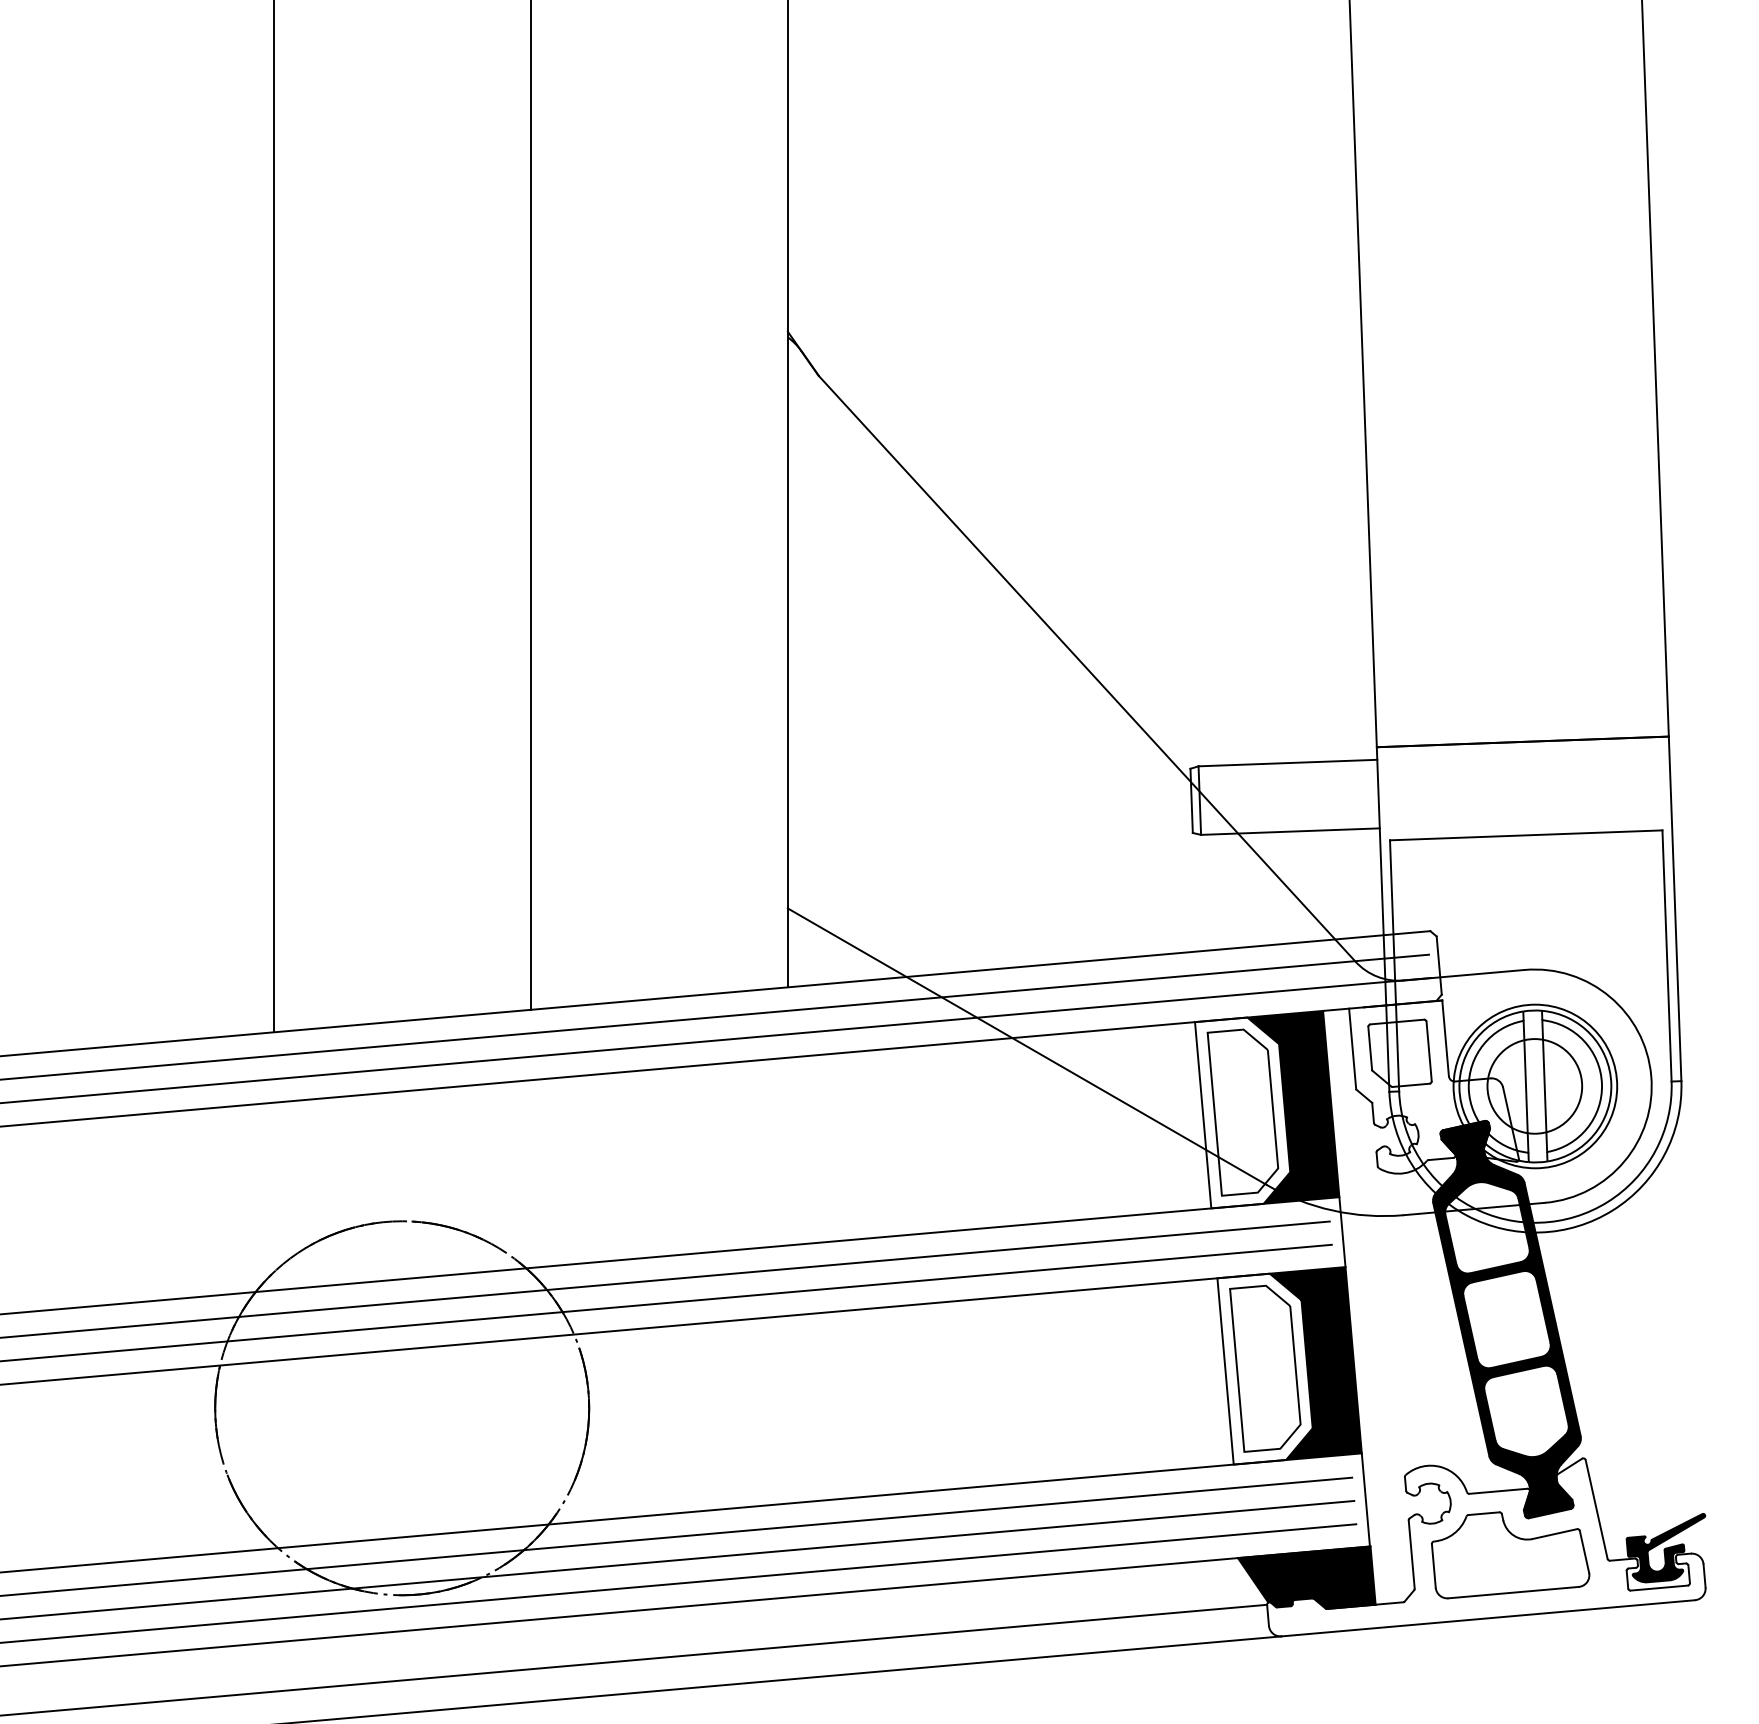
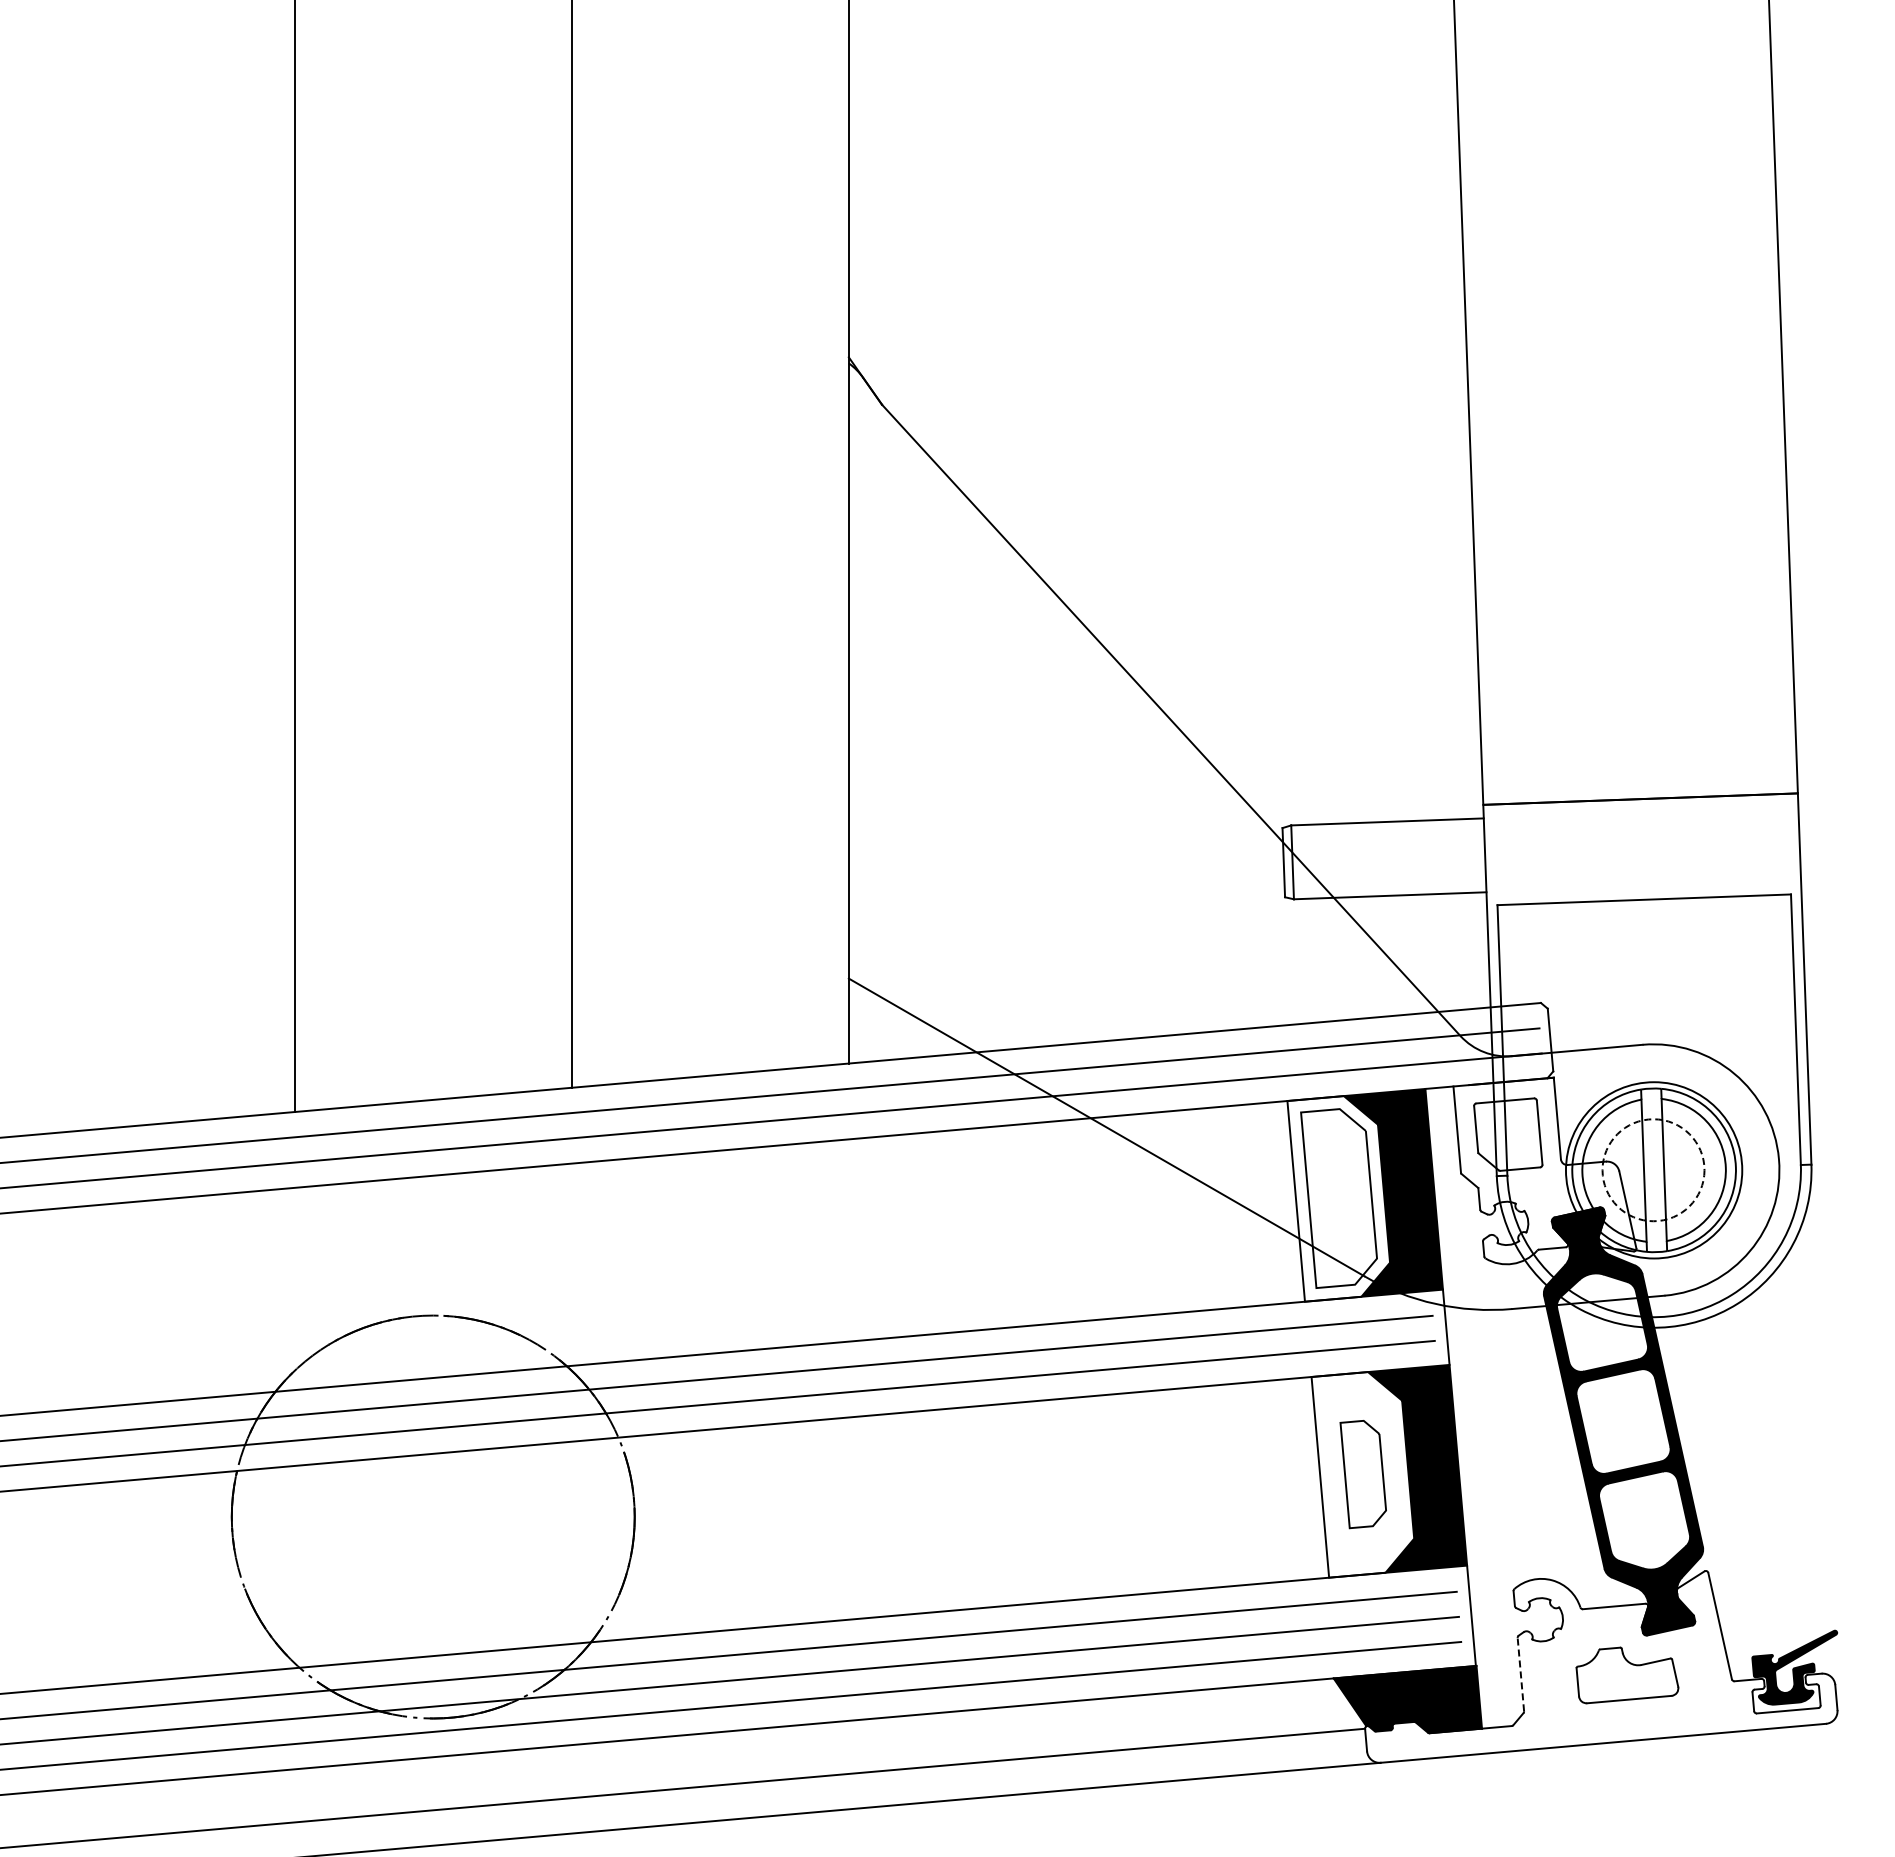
circle: (1534, 1086) -> (1653, 1170), solid -> dashed
part: (1265, 1368) -> (1363, 1474), size x0.6
line: (1411, 1554) -> (1520, 1674), solid -> dashed
part: (1510, 1555) -> (1627, 1675), size x0.6

